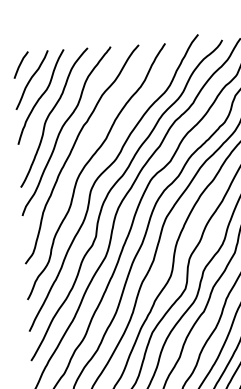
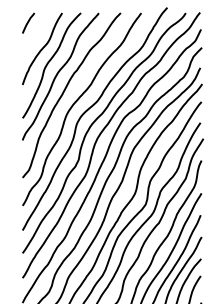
curve: (32, 78) -> (36, 34), removed

